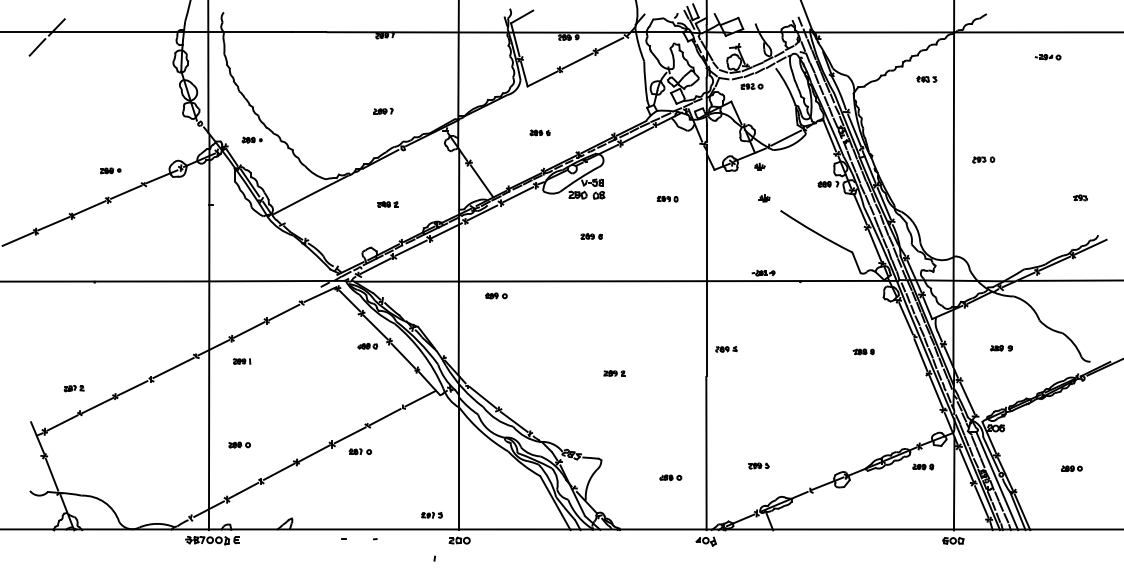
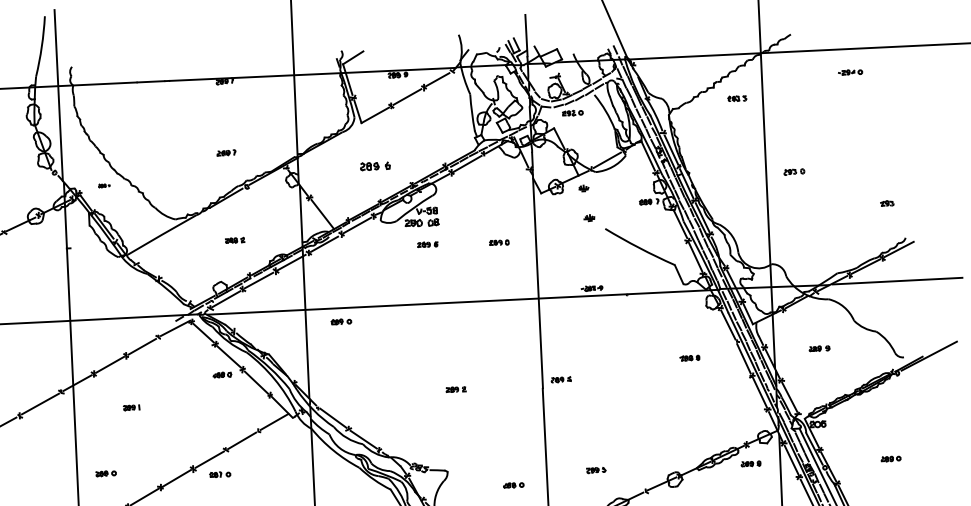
part: (539, 132) -> (374, 165), size x1.6
part: (251, 139) -> (103, 185), size x0.6
part: (667, 198) -> (499, 242), moved
part: (591, 236) -> (427, 244), moved
part: (726, 348) -> (561, 378), moved
part: (241, 361) -> (131, 407), moved

